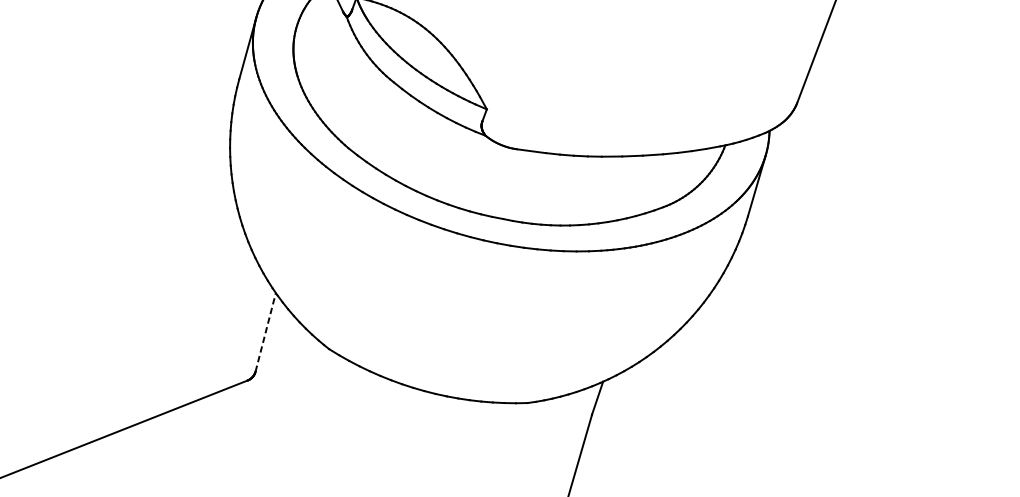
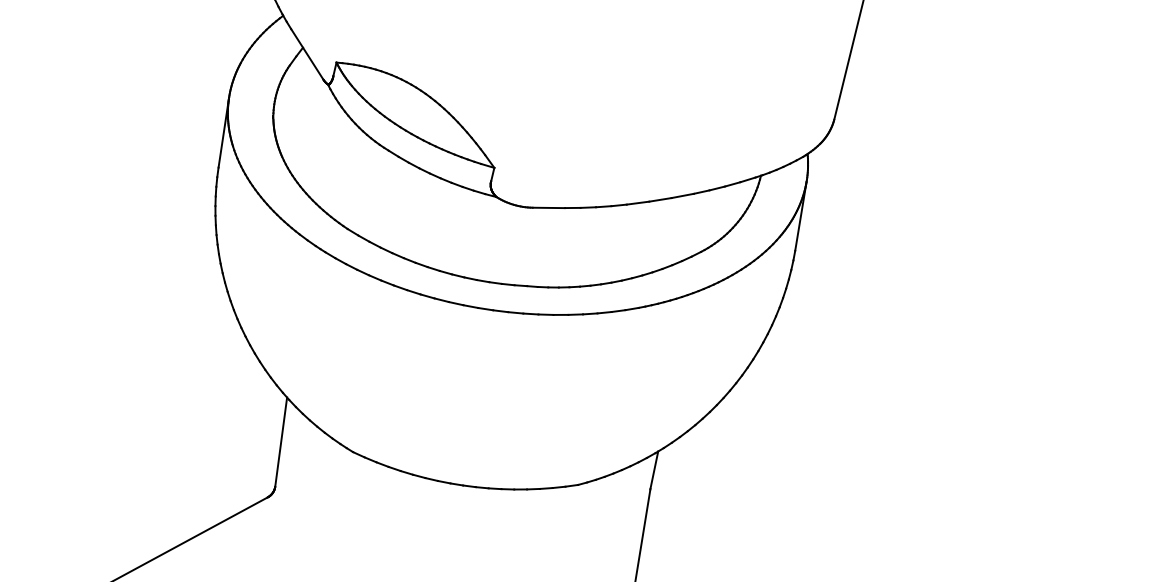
line: (266, 331) -> (281, 441), dashed -> solid

